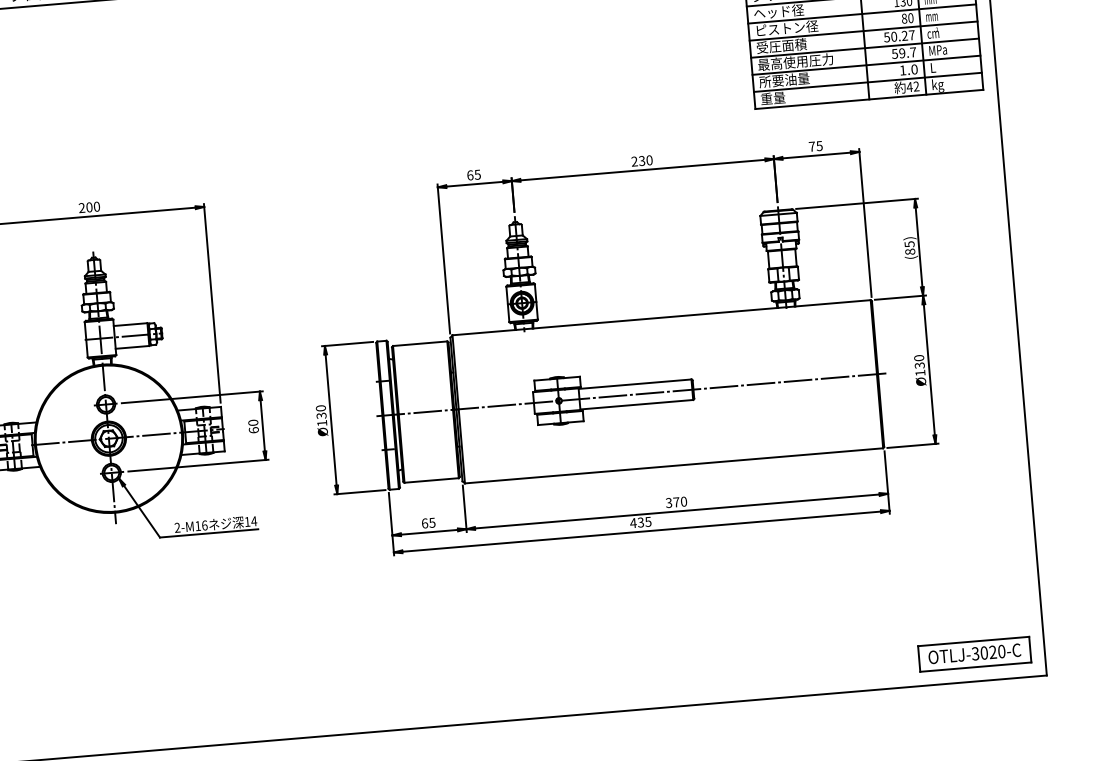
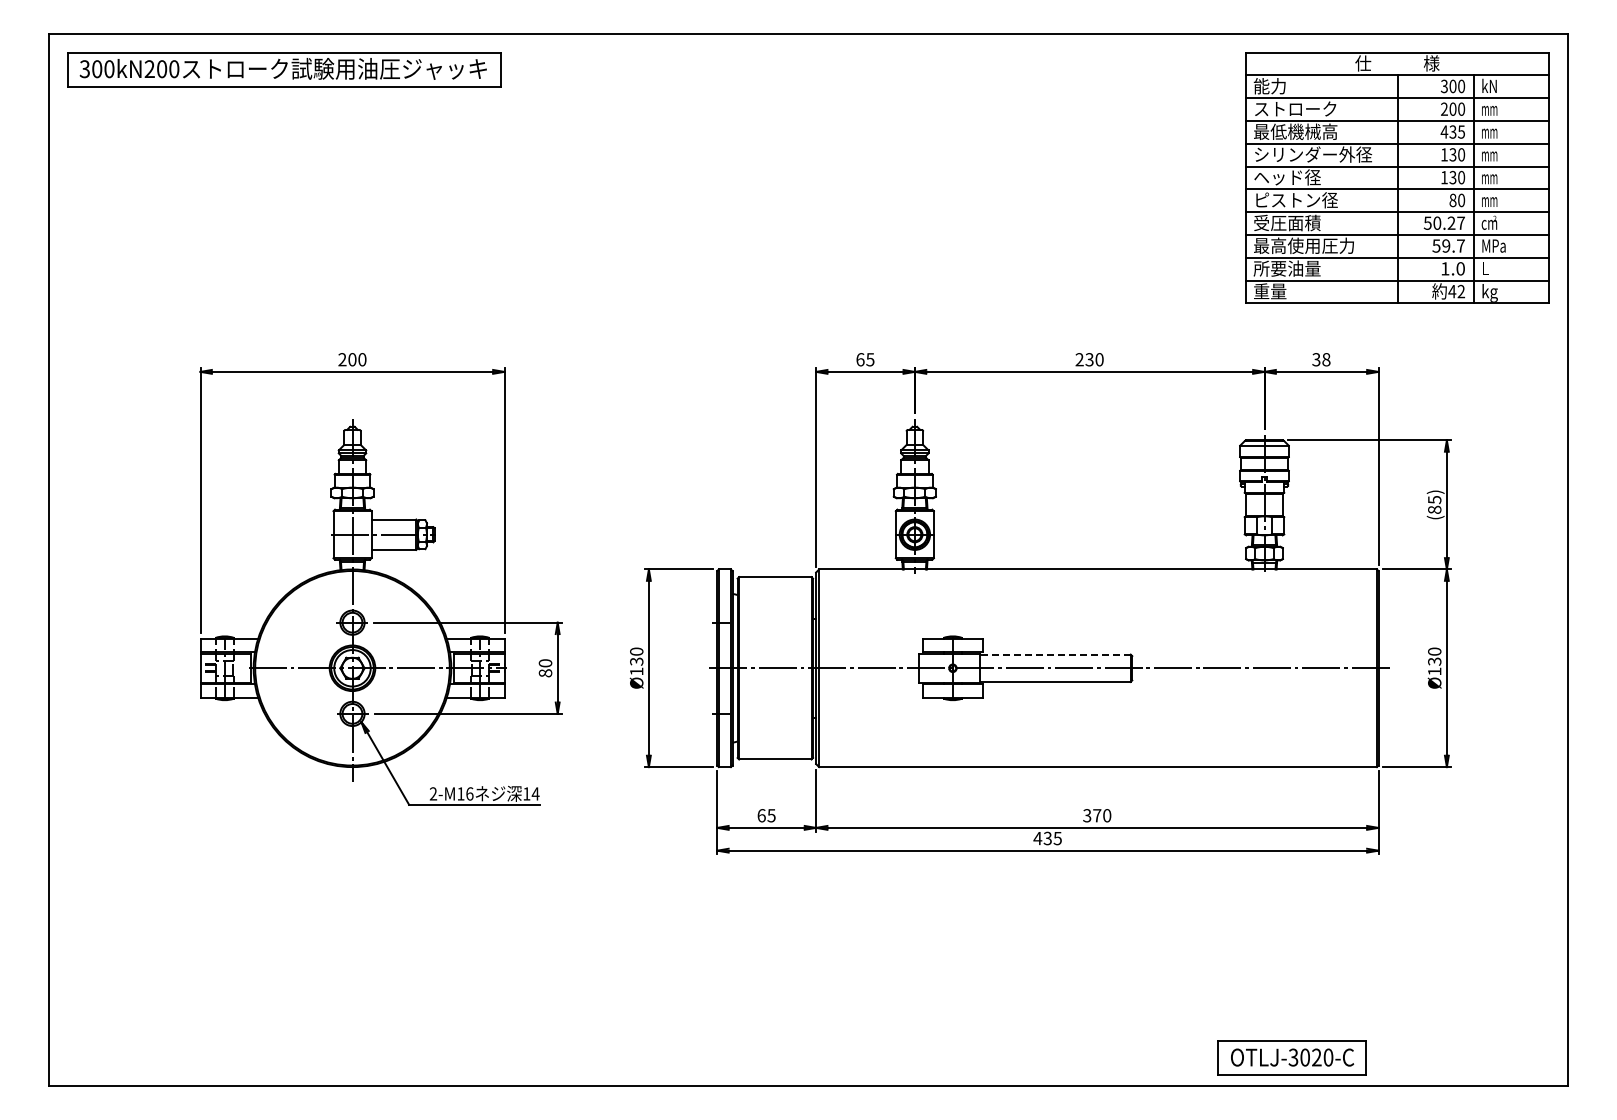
text: (815, 146) -> (1321, 359), 75 -> 38
line: (635, 384) -> (1055, 654), solid -> dashed
text: (253, 430) -> (545, 673), 60 -> 80
part: (974, 653) -> (1291, 1057), moved

